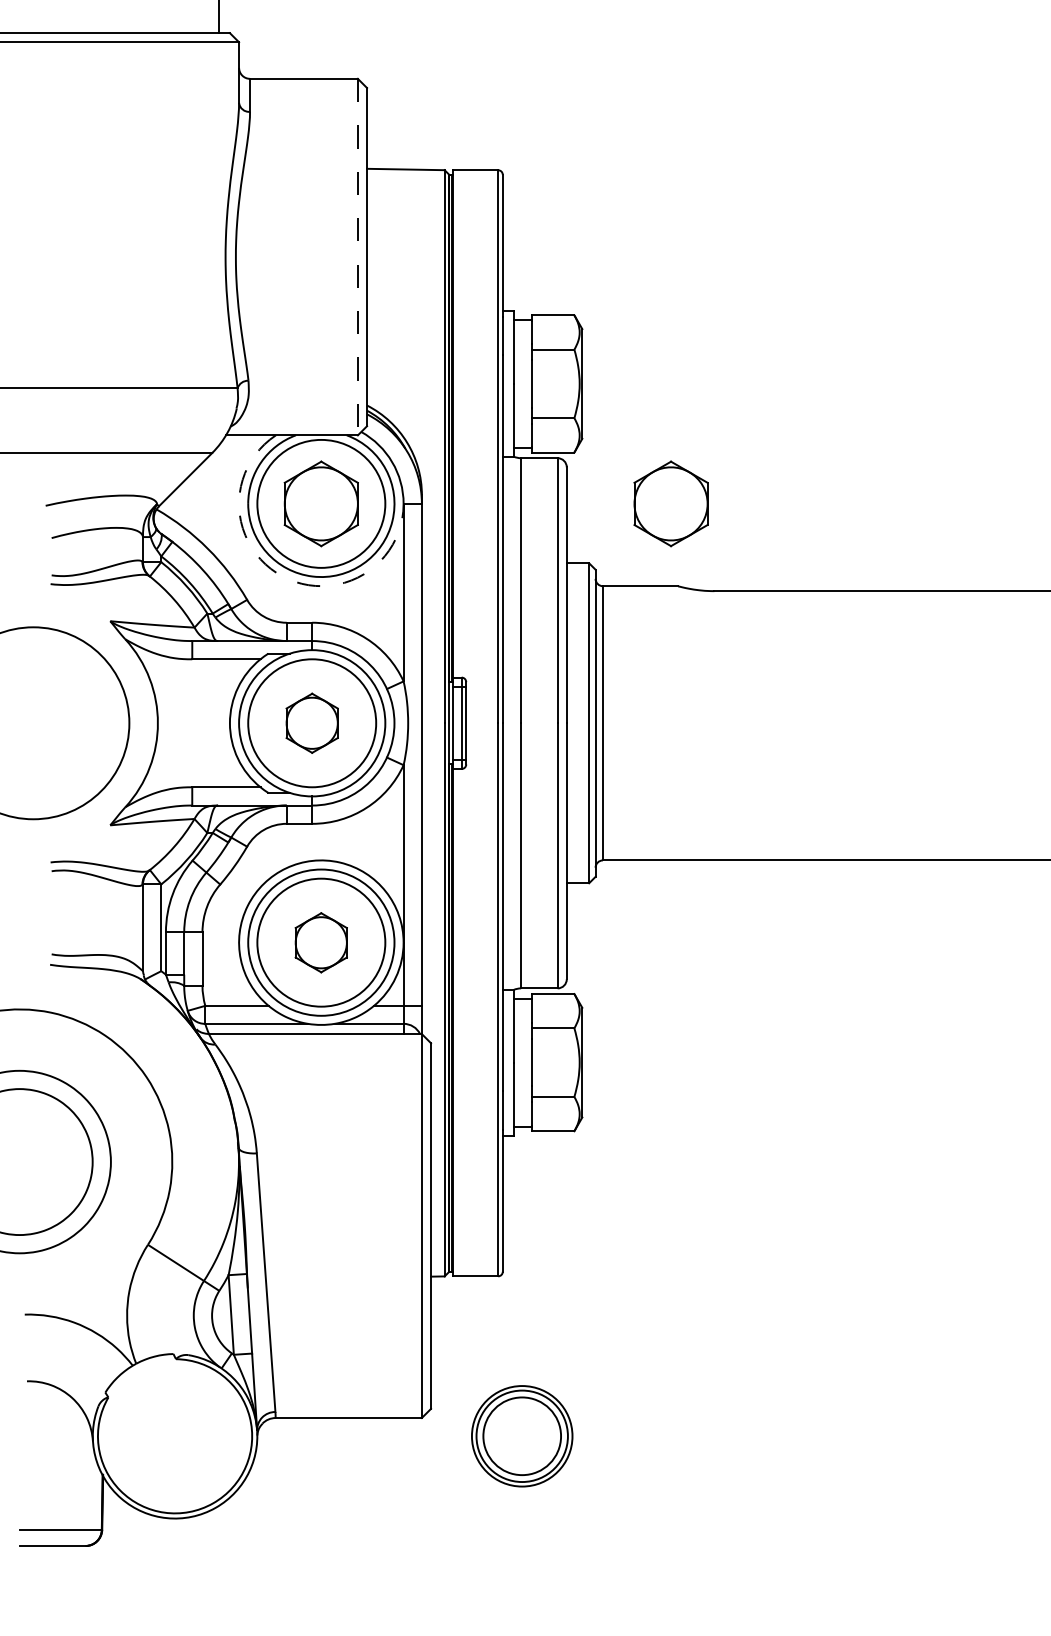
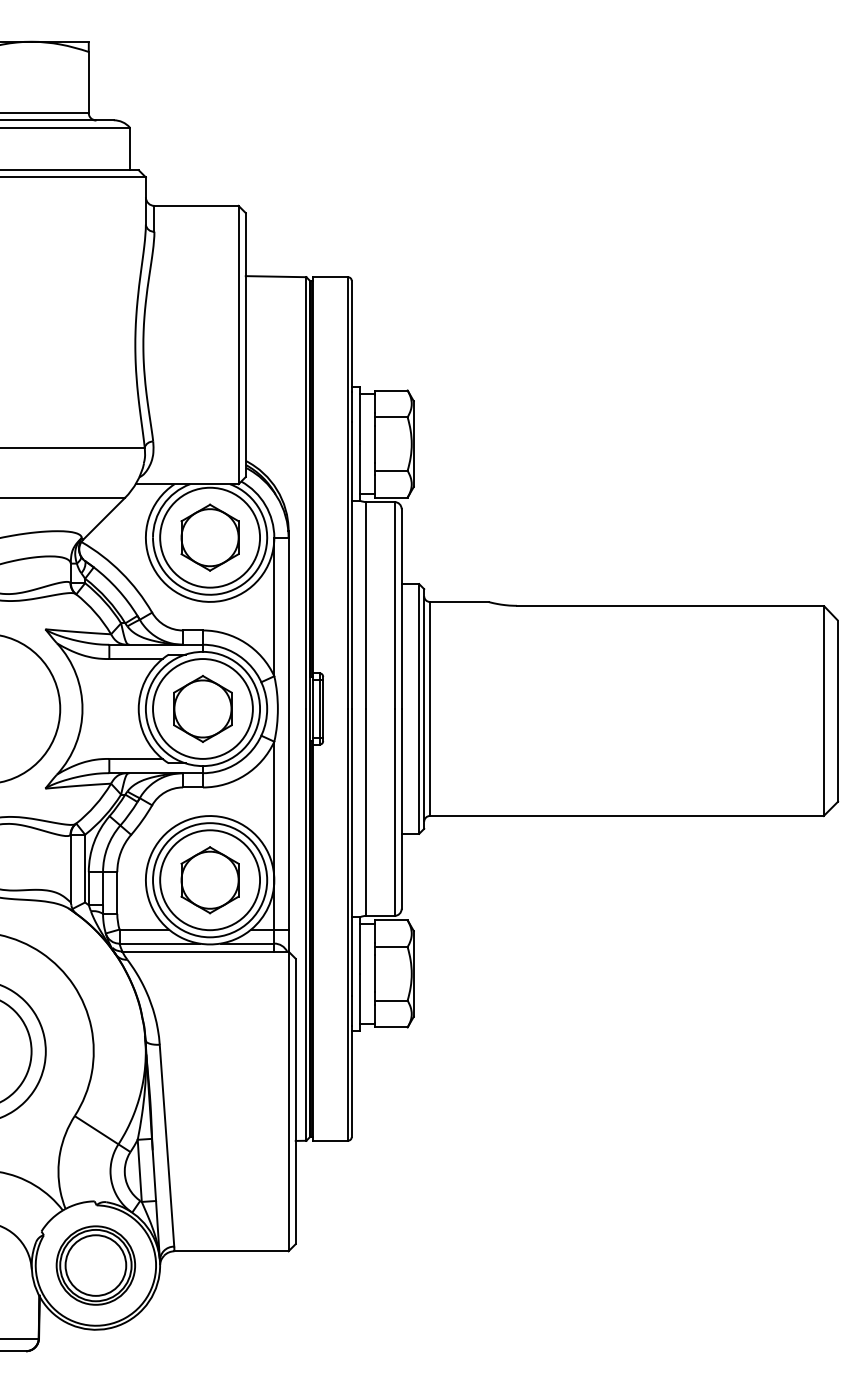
line: (357, 257) -> (238, 345), dashed -> solid
part: (670, 503) -> (482, 537), removed
arc: (282, 576) -> (179, 594), dashed -> solid
part: (311, 722) -> (202, 708), size x1.43
part: (320, 943) -> (209, 880), size x1.43
part: (521, 1436) -> (95, 1265), moved

